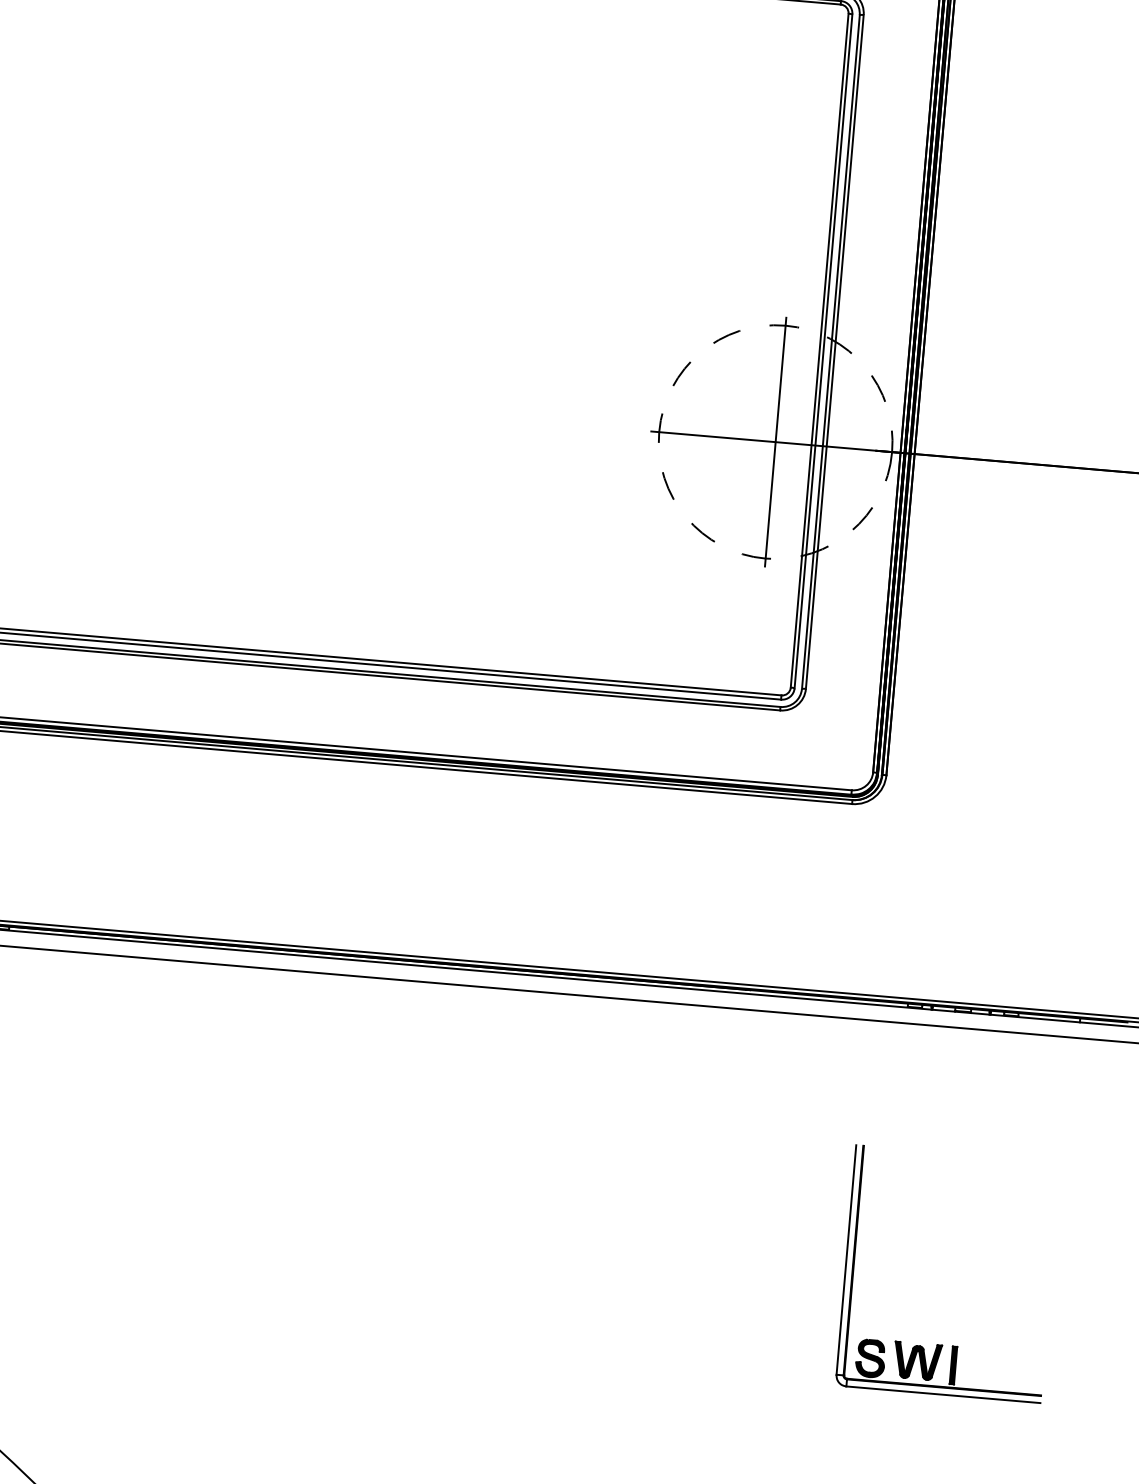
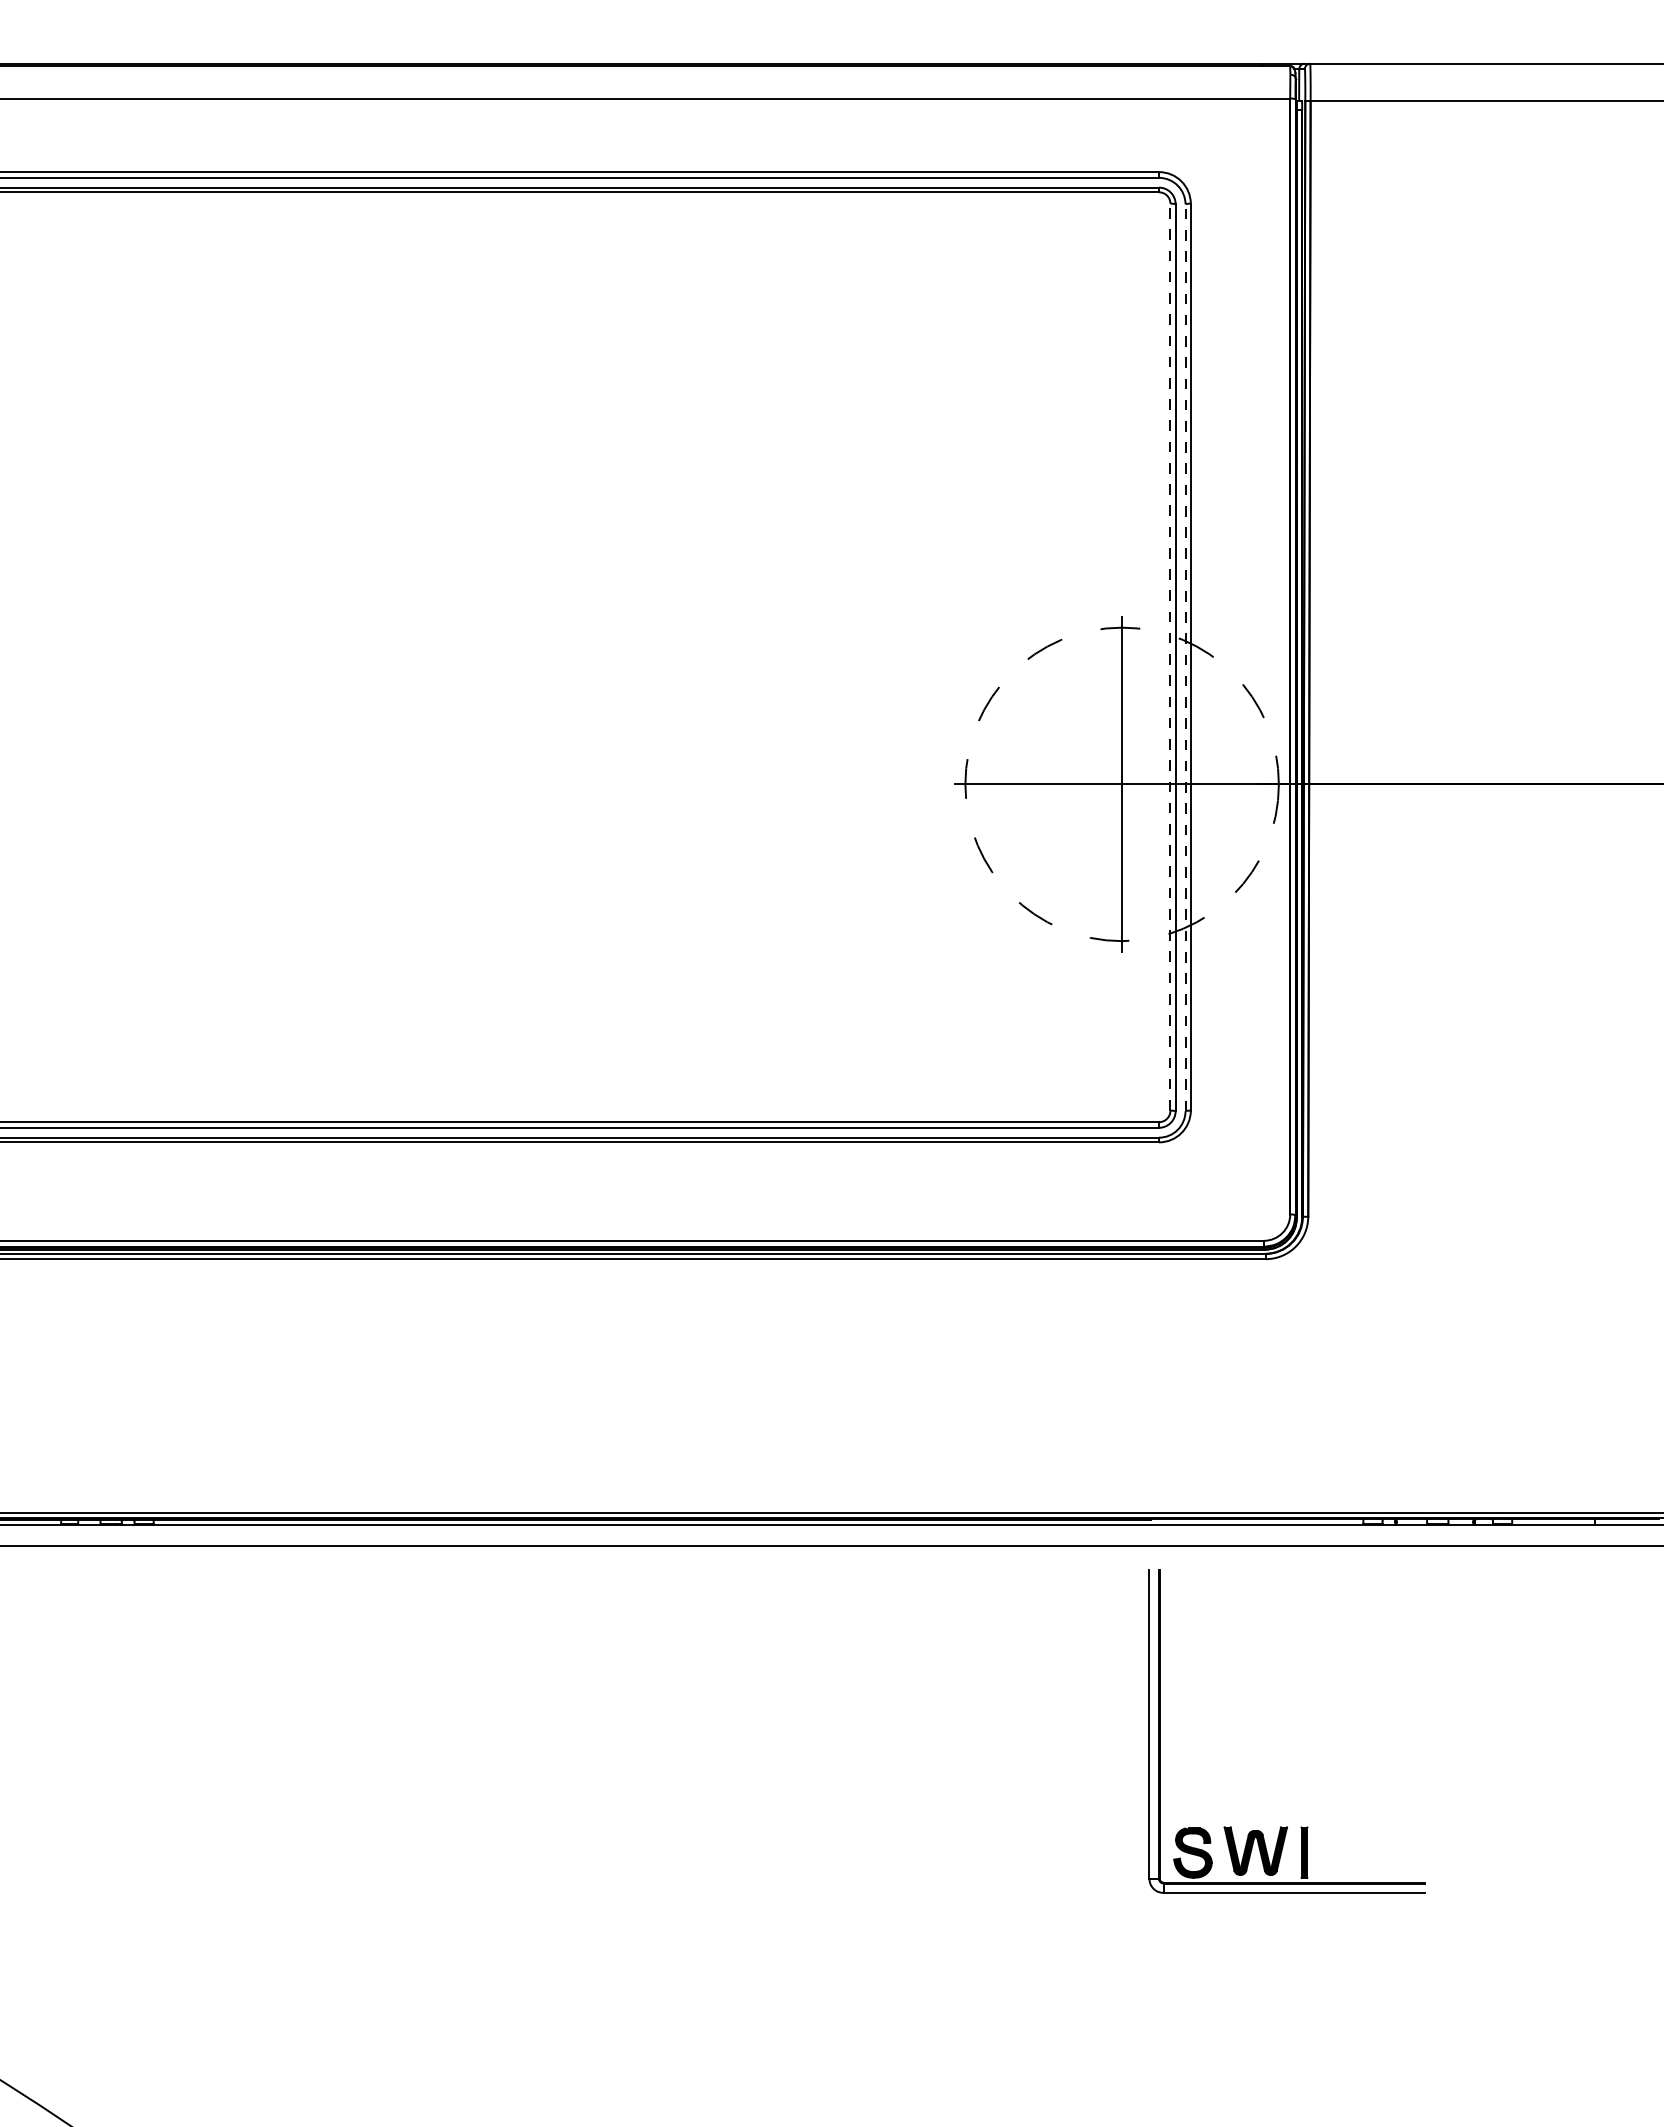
line: (819, 350) -> (1170, 656), solid -> dashed
line: (830, 351) -> (1185, 657), solid -> dashed
part: (941, 1344) -> (1286, 1826), moved

